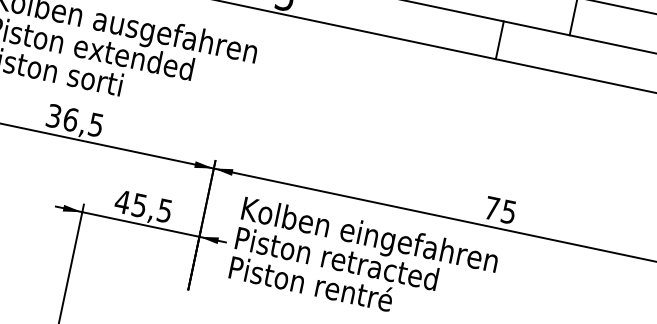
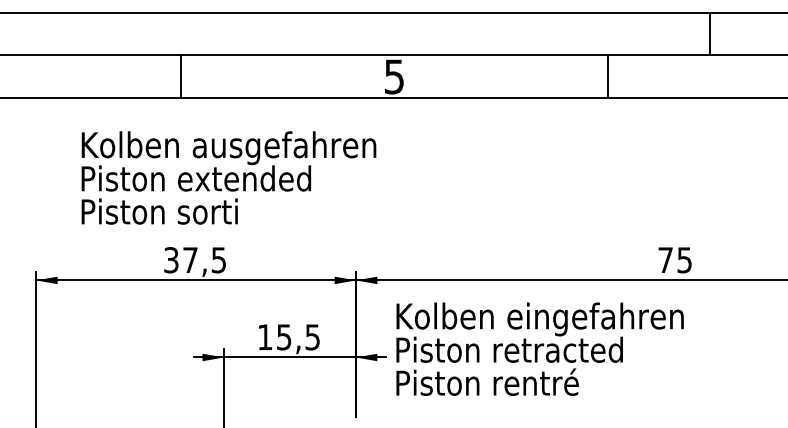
line: (499, 39) -> (607, 76), moved
text: (70, 119) -> (190, 260), 36,5 -> 37,5
text: (122, 202) -> (265, 337), 45,5 -> 15,5

